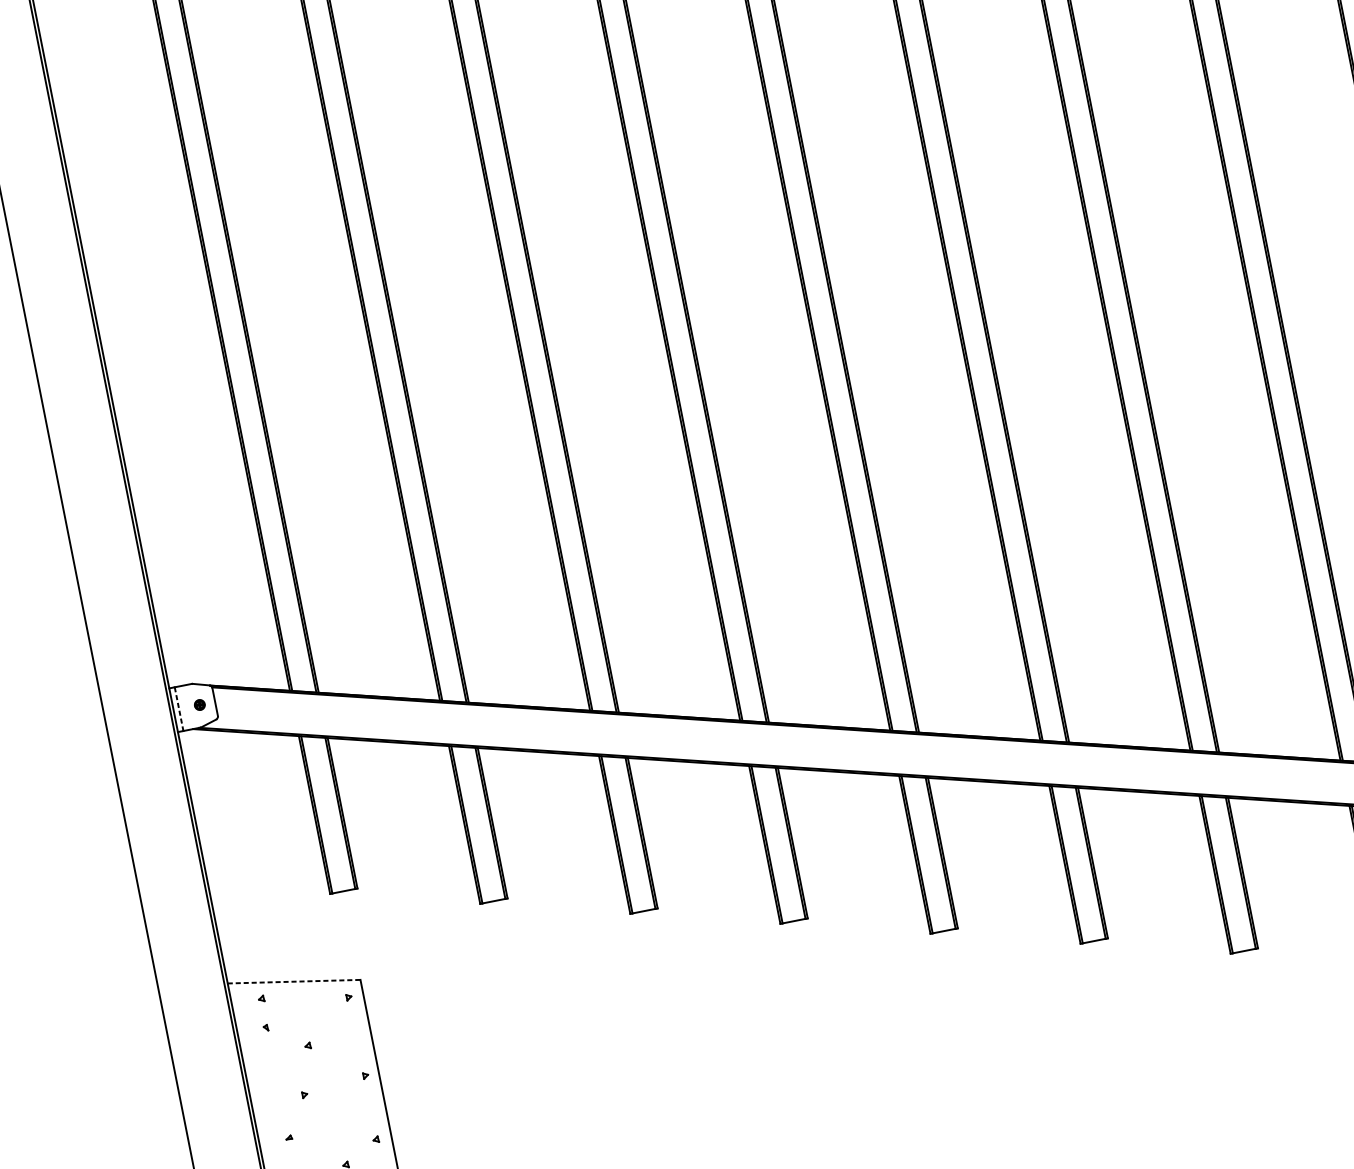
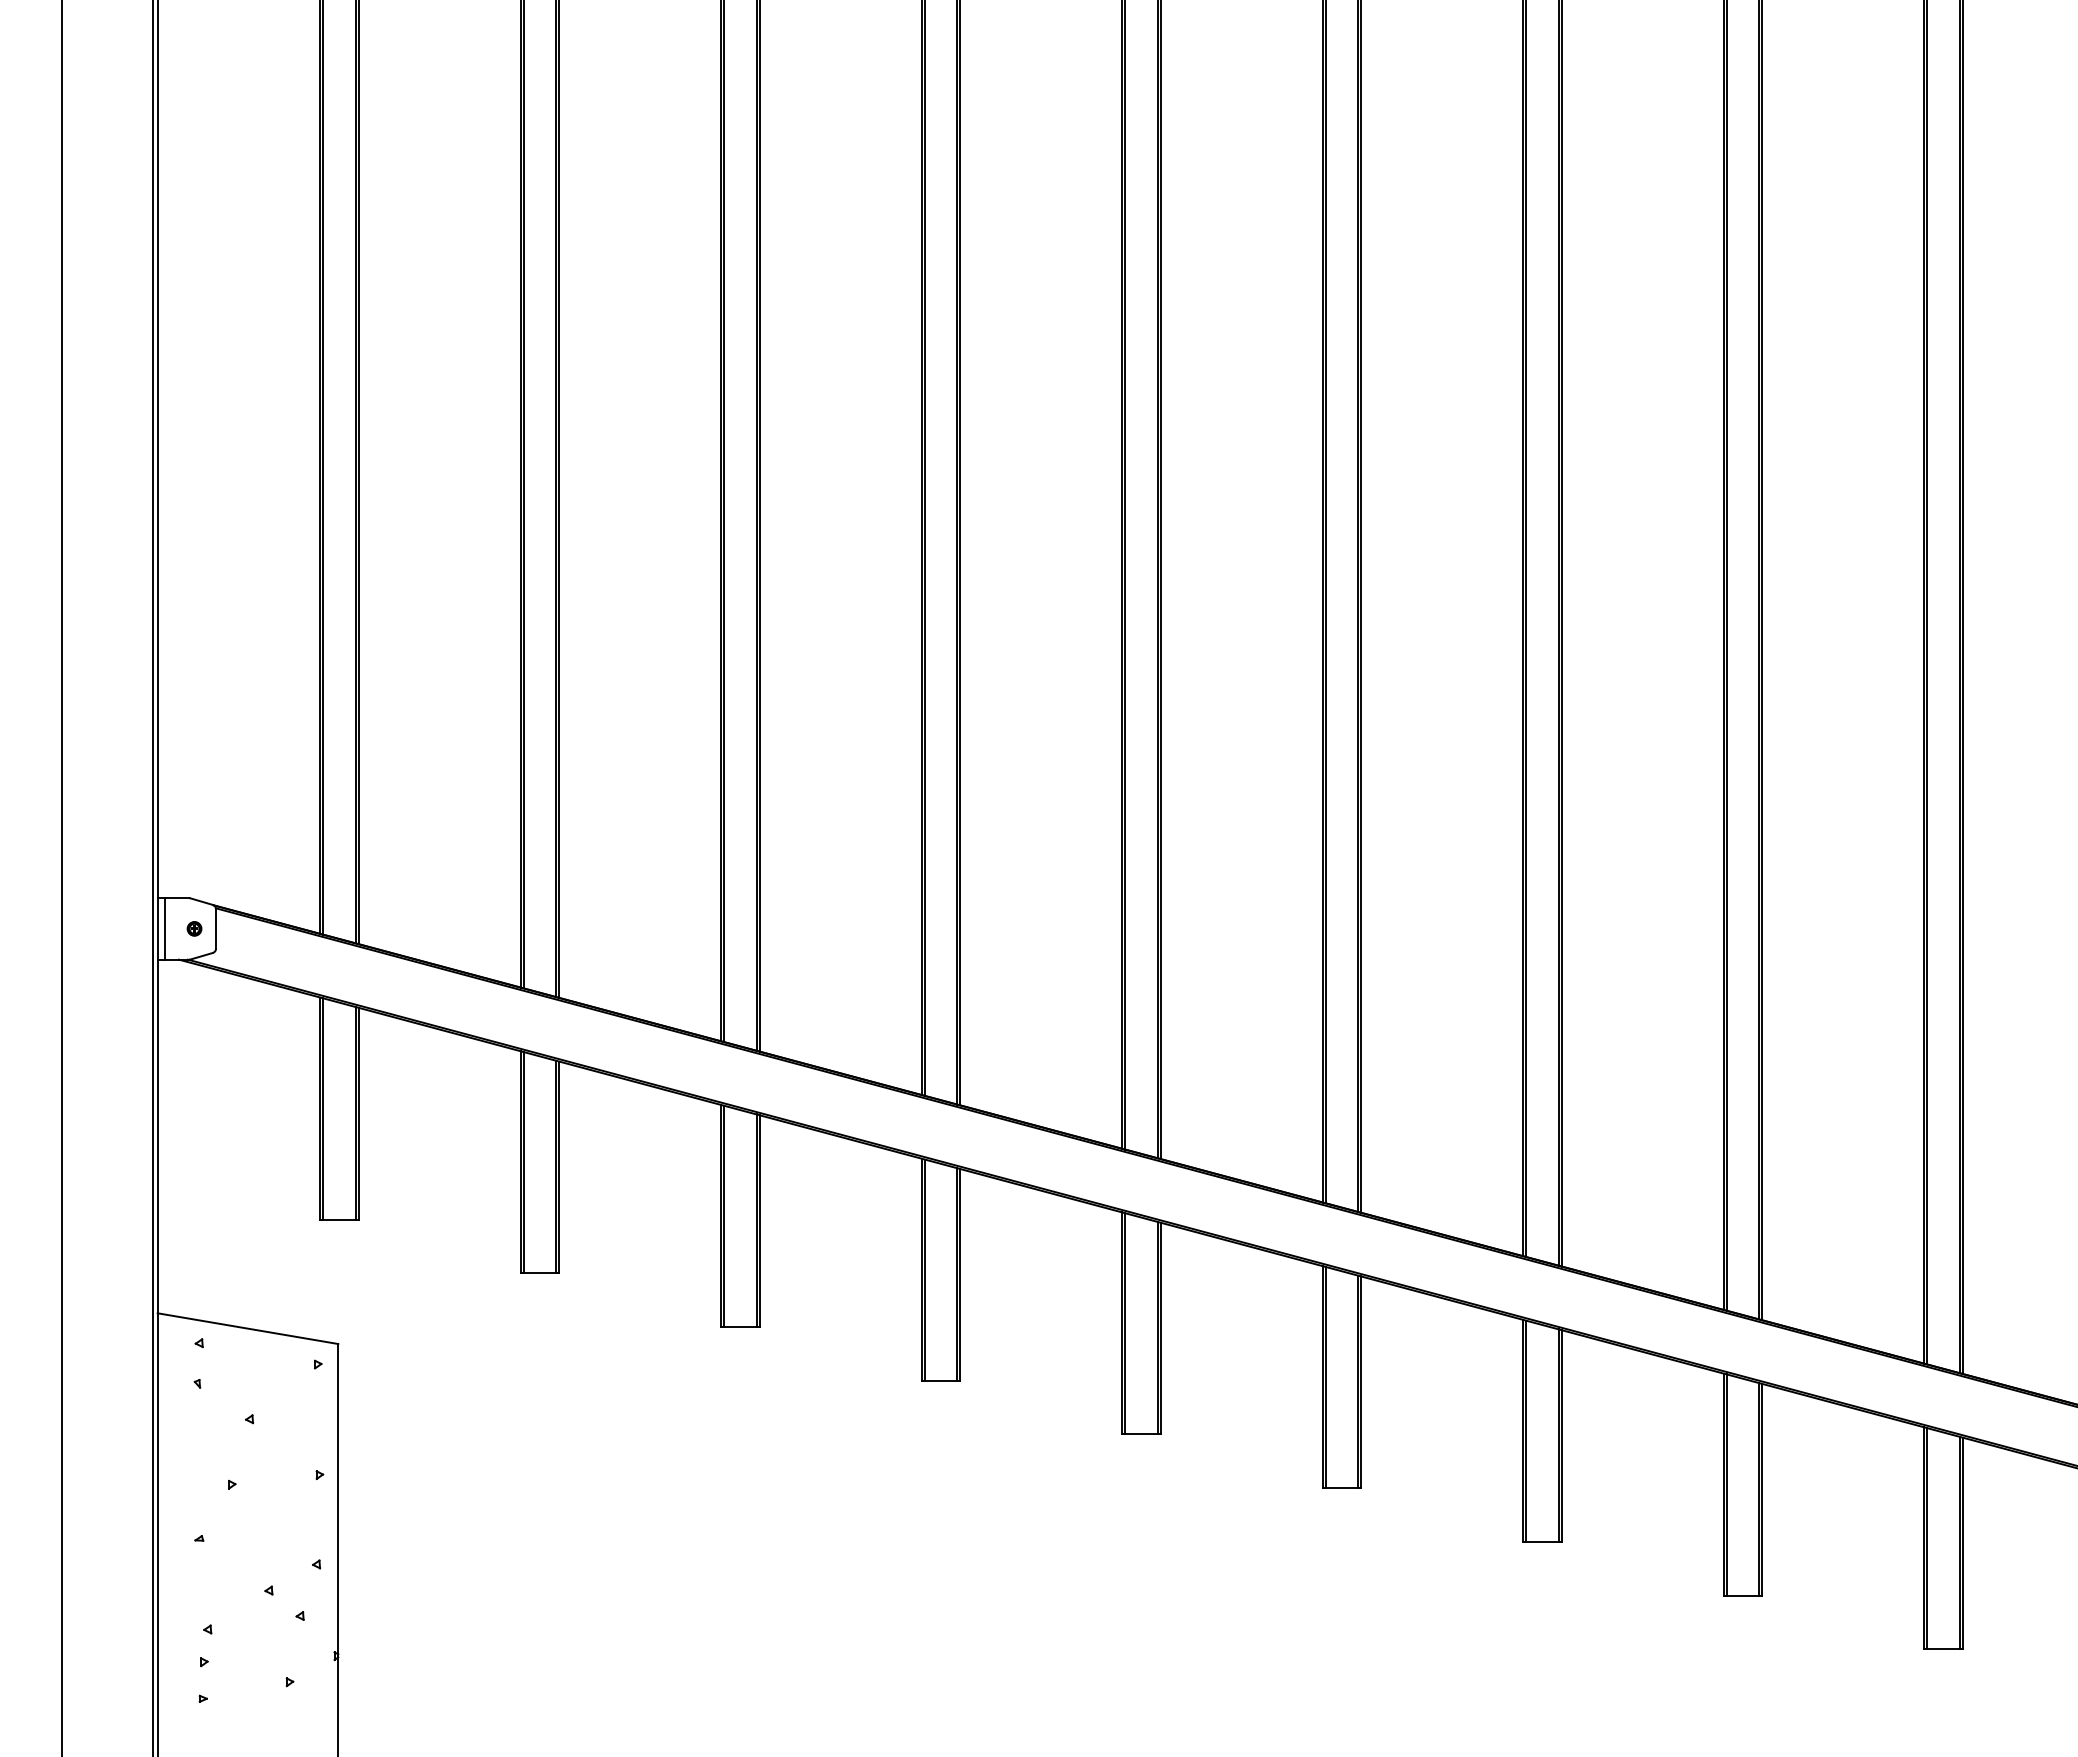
line: (179, 708) -> (165, 928), dashed -> solid
line: (293, 981) -> (247, 1328), dashed -> solid

